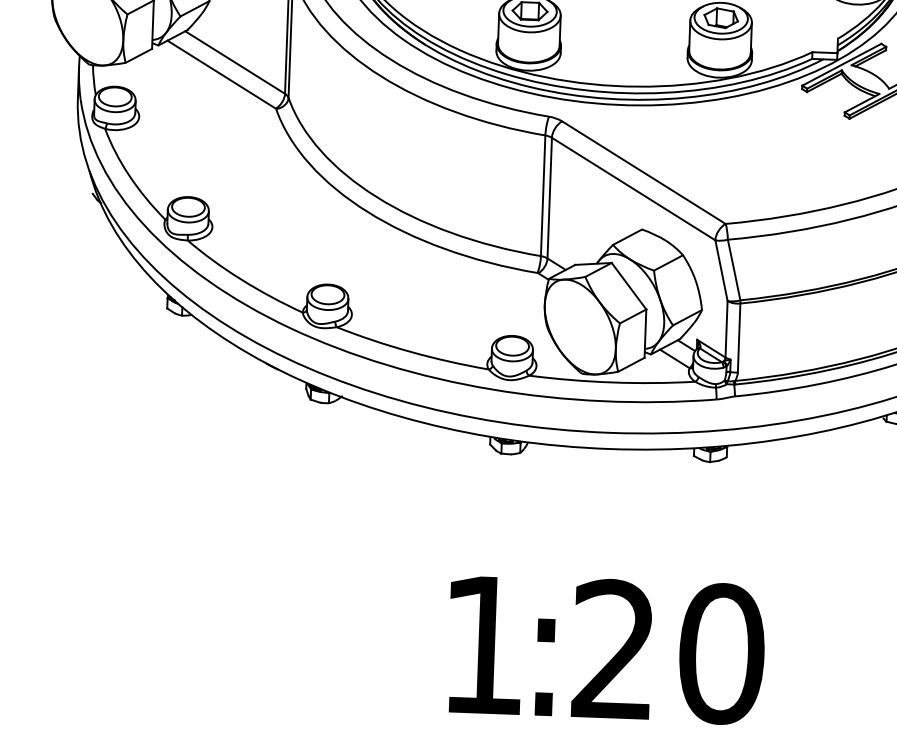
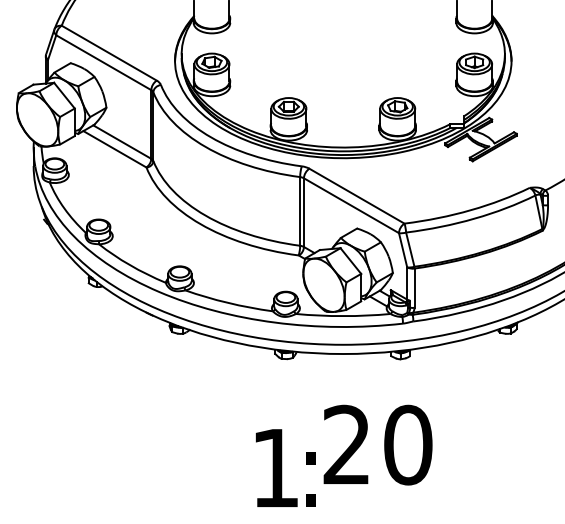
text: (667, 650) -> (377, 444), moved

